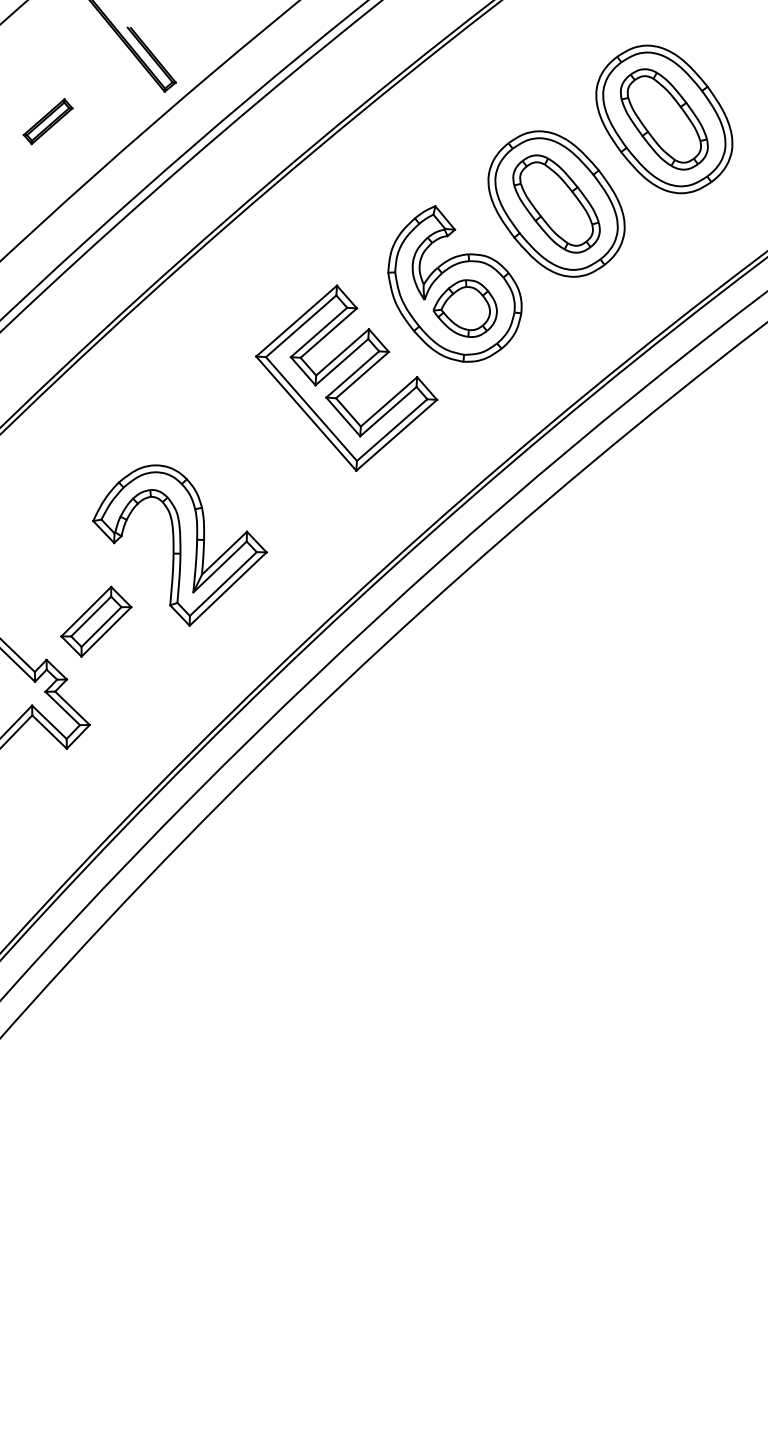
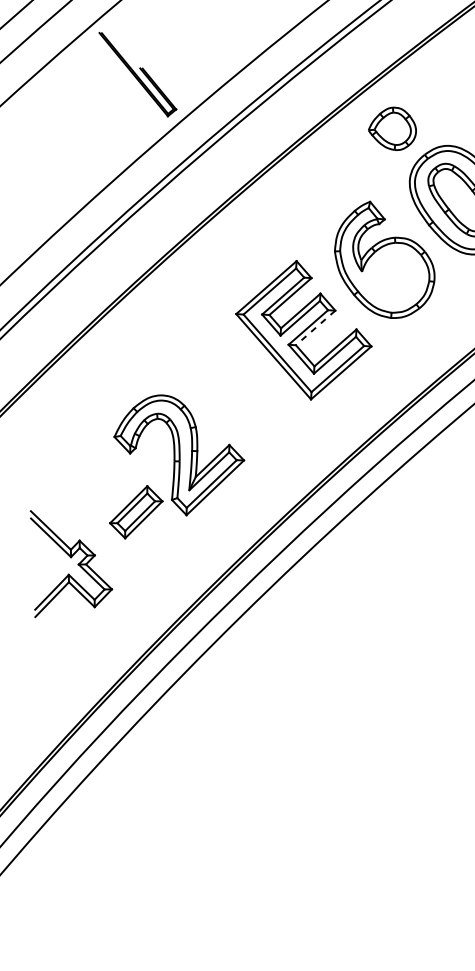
part: (47, 121) -> (80, 138), removed
part: (464, 308) -> (391, 128), moved
line: (362, 375) -> (315, 328), solid -> dashed
part: (96, 621) -> (136, 512), moved

